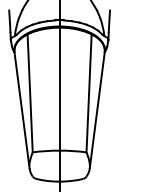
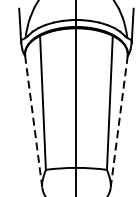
line: (21, 110) -> (33, 122), solid -> dashed
line: (97, 110) -> (119, 122), solid -> dashed

